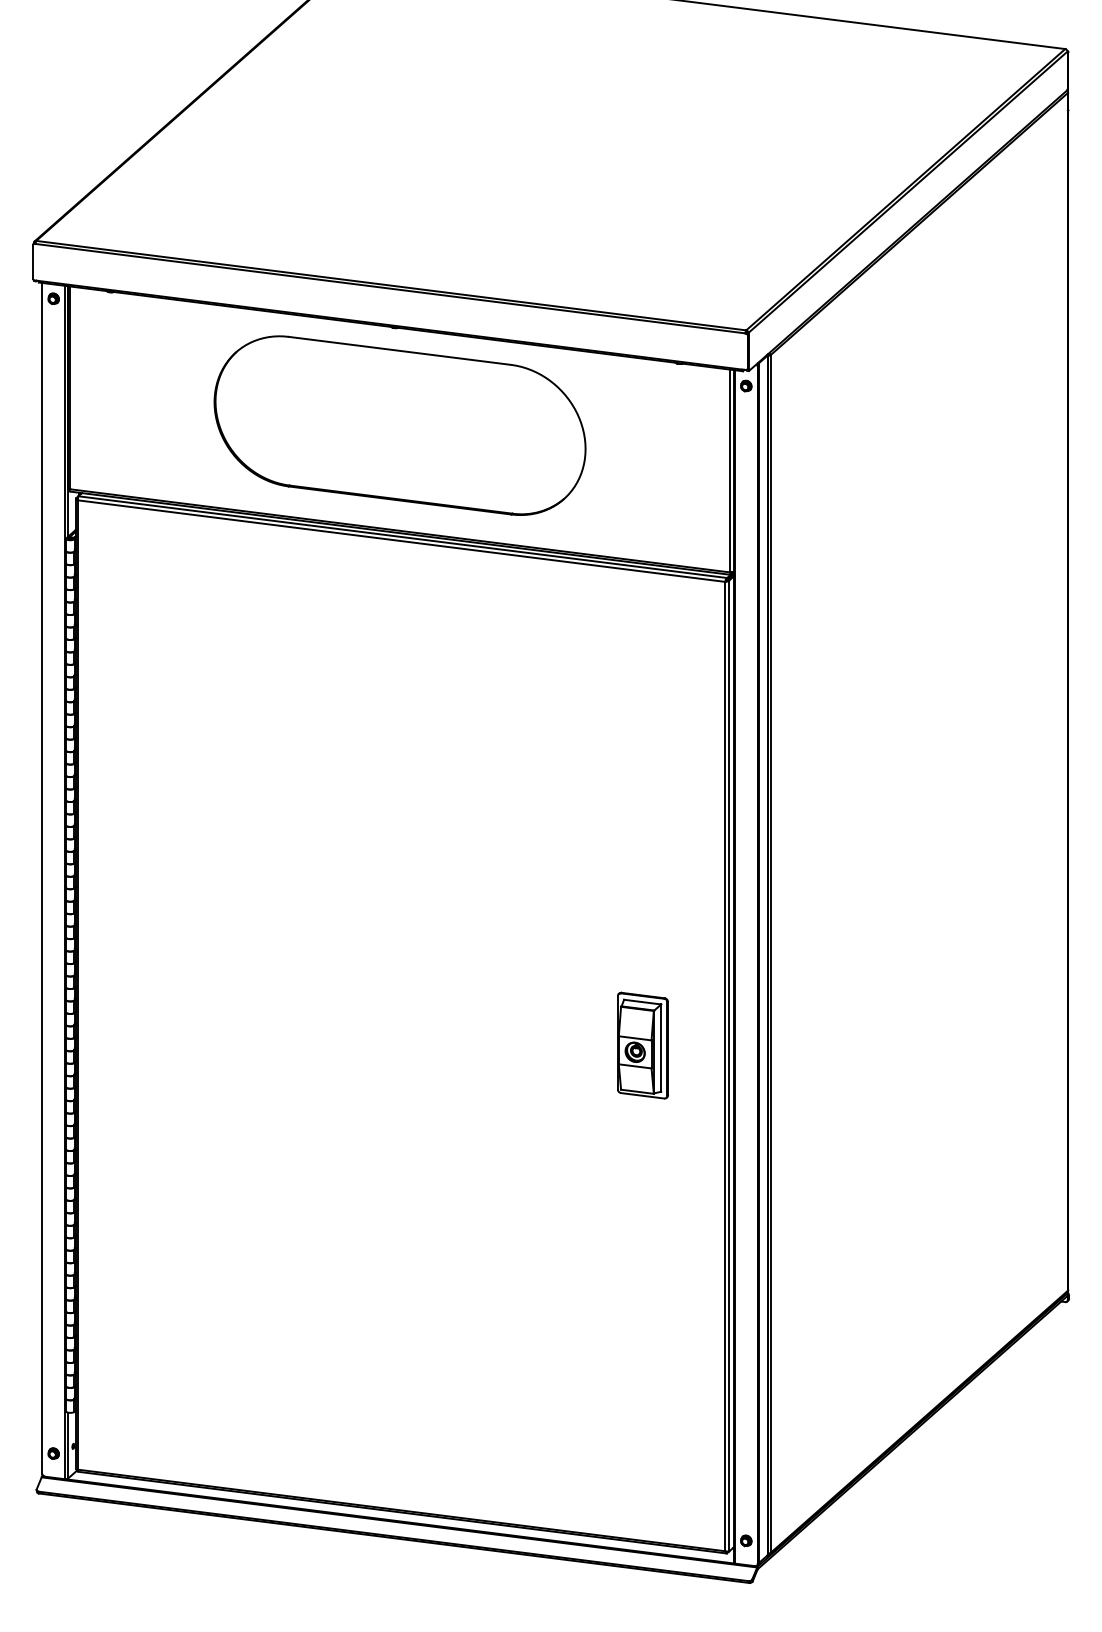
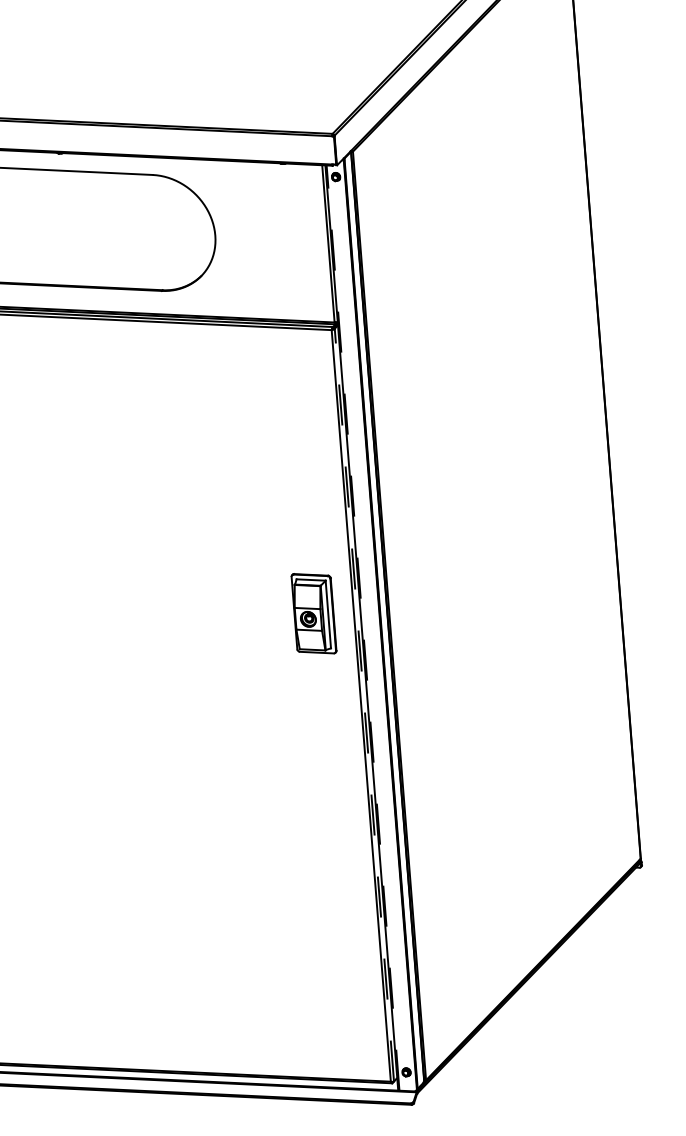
line: (735, 966) -> (363, 627), solid -> dashed
part: (642, 1045) -> (313, 613), moved
line: (729, 1065) -> (364, 704), solid -> dashed

